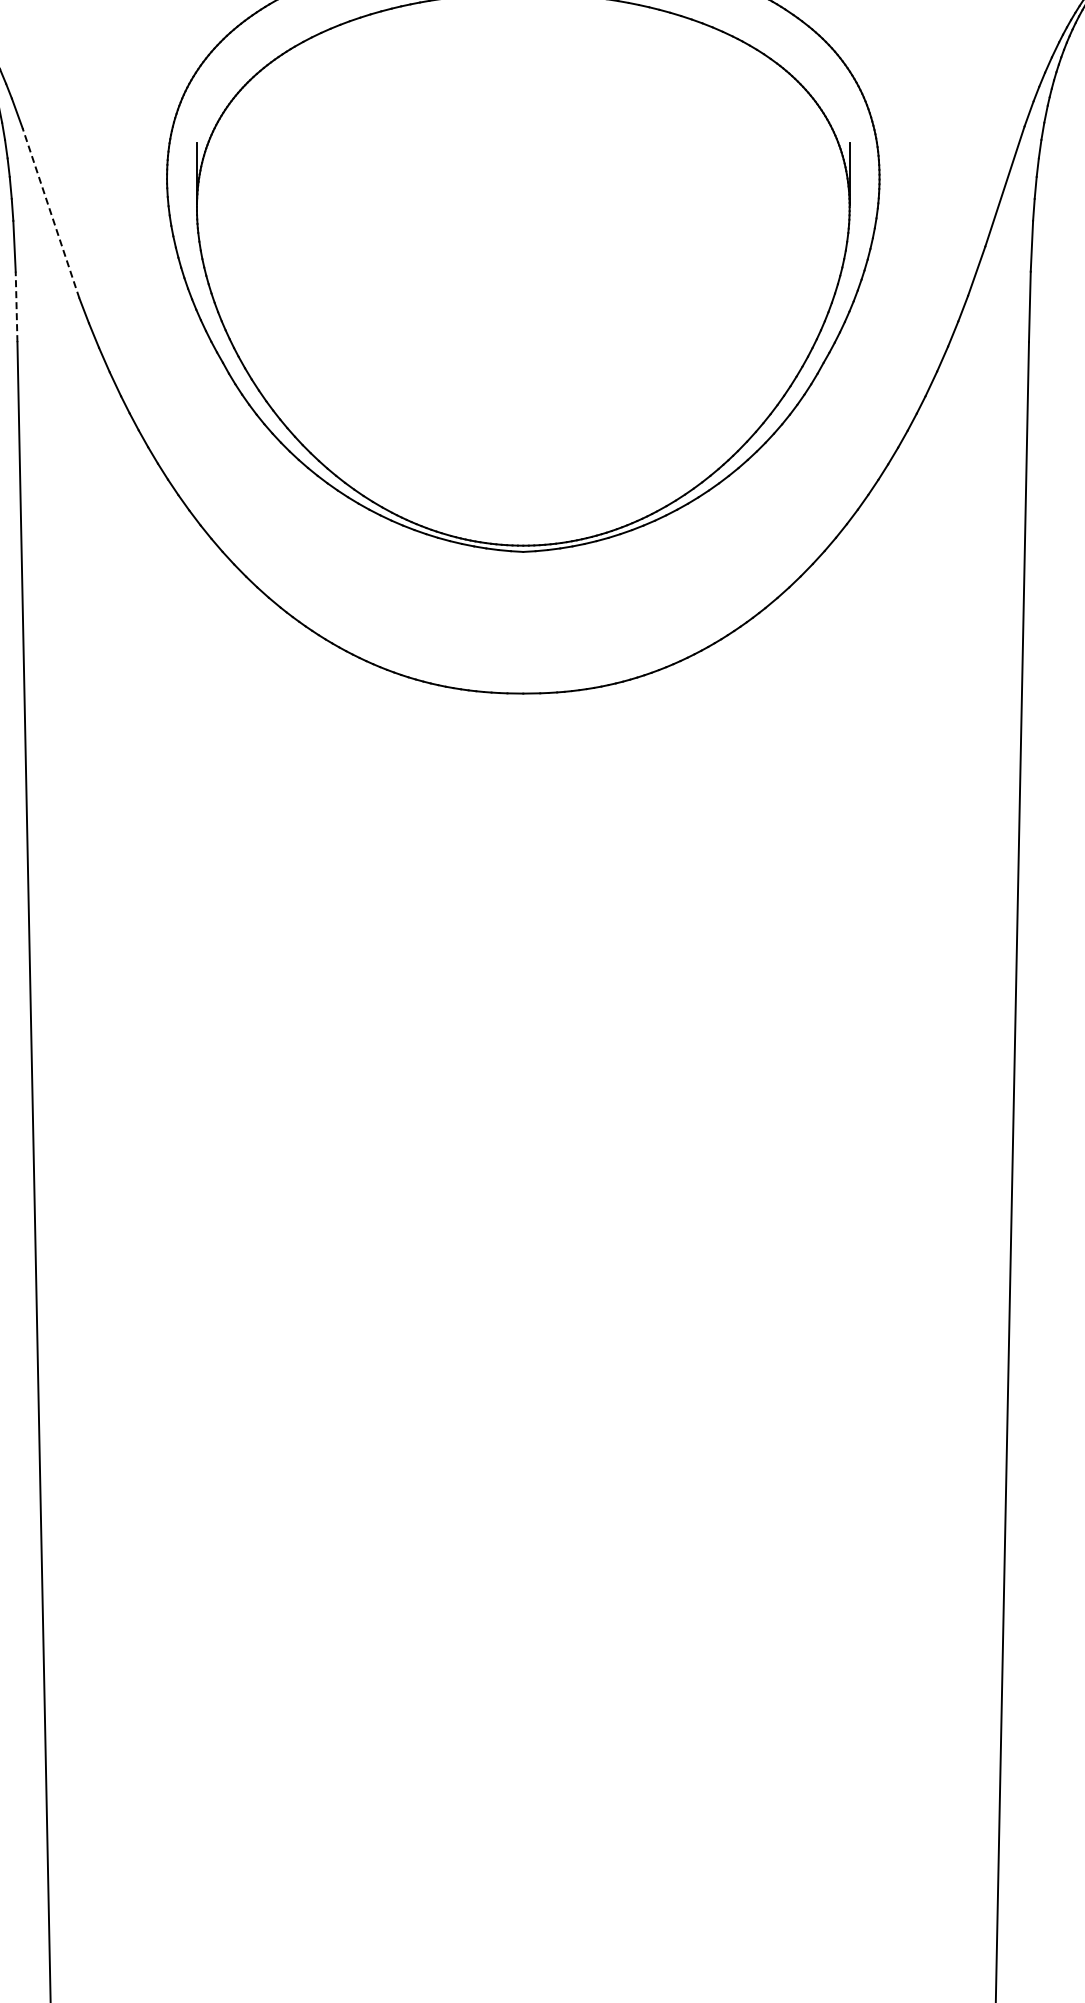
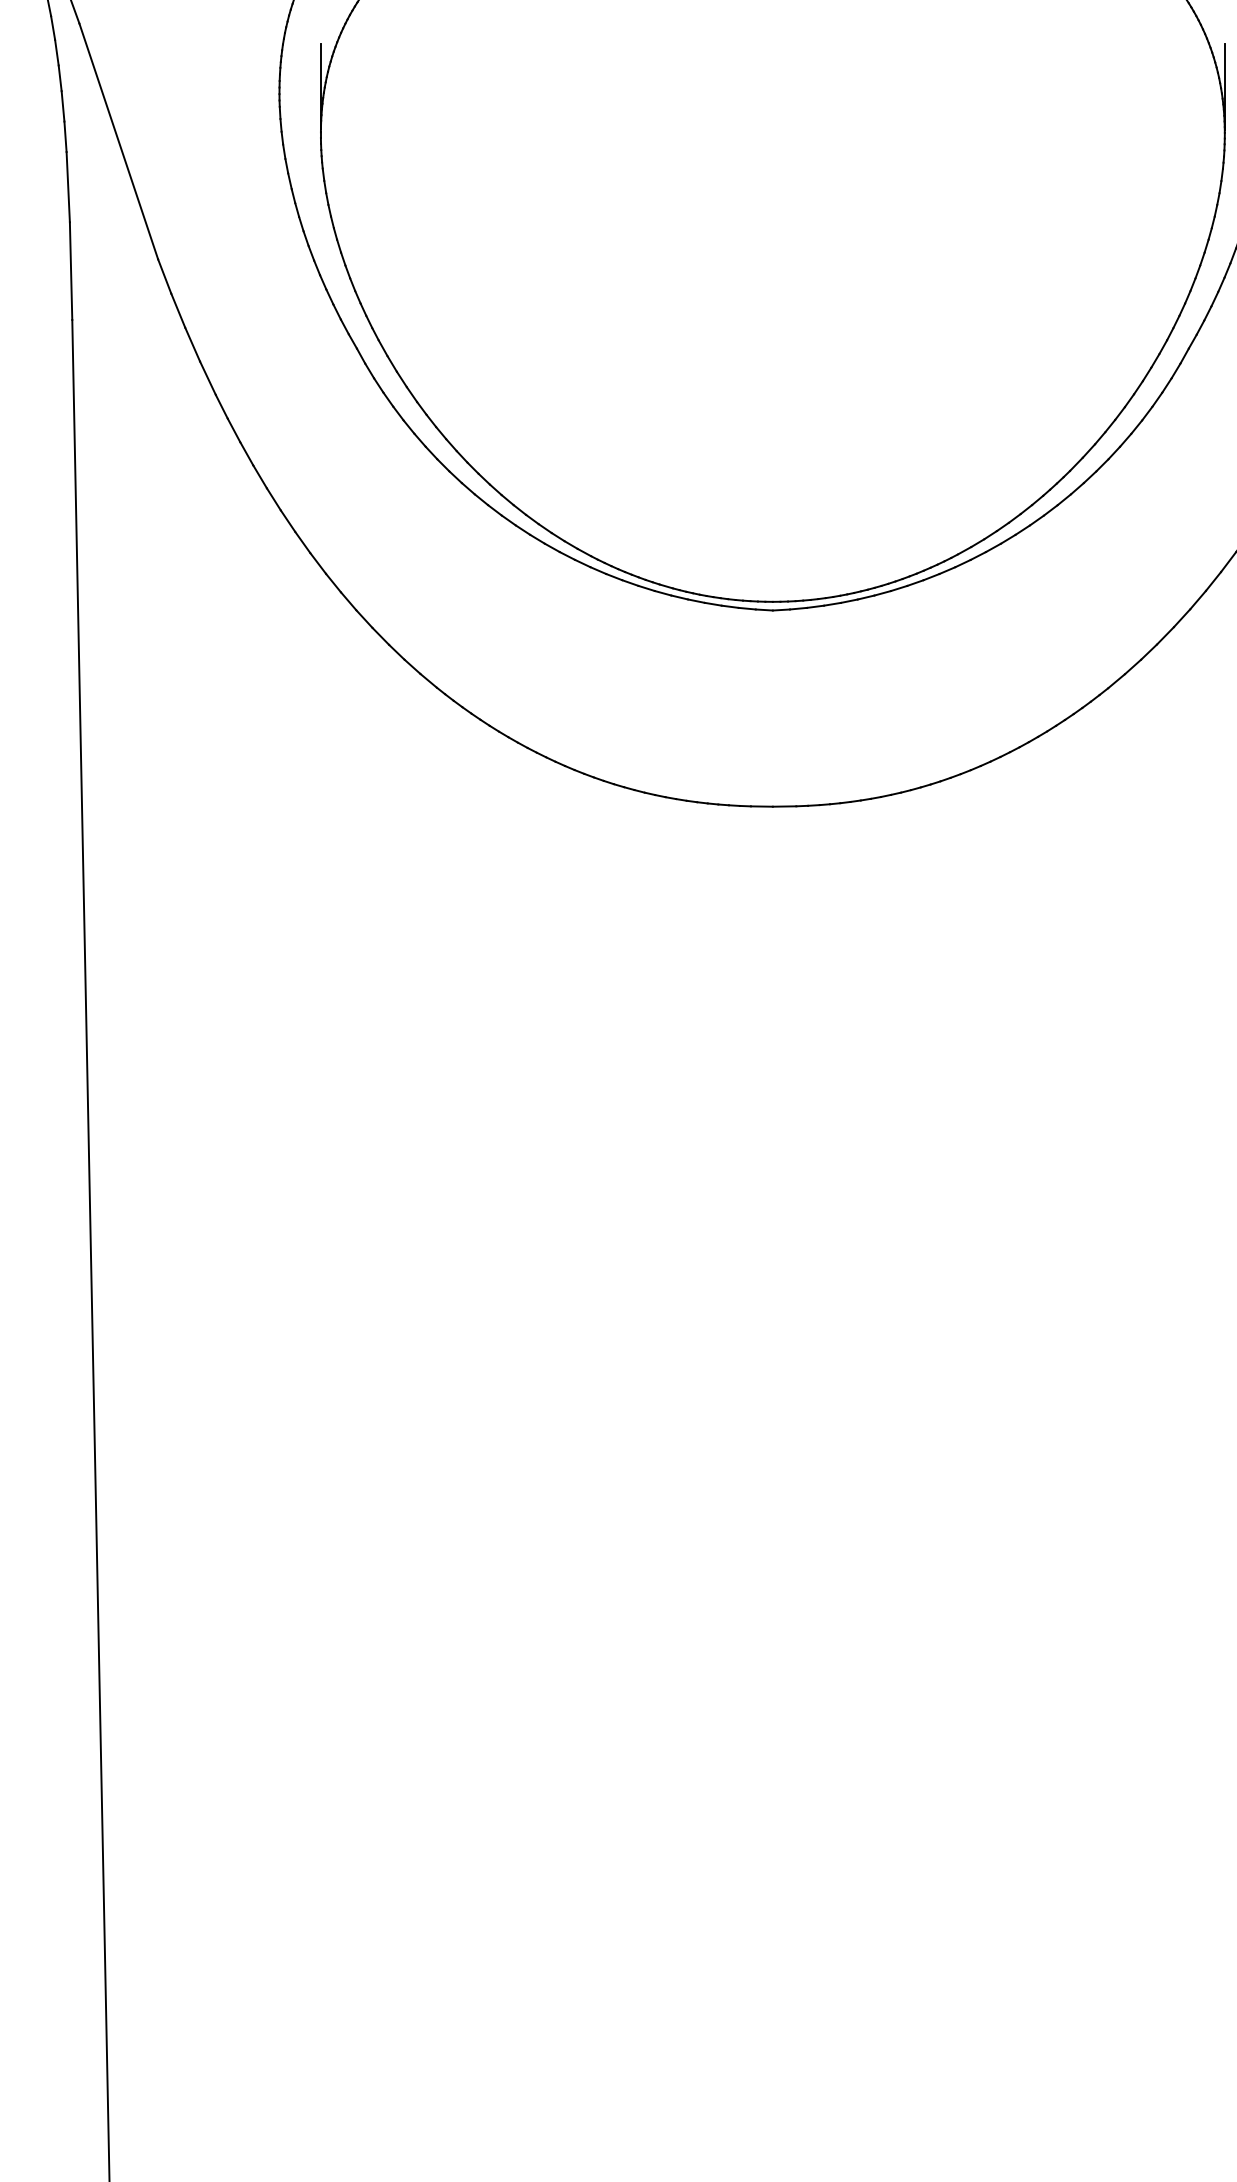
line: (51, 213) -> (119, 141), dashed -> solid
line: (16, 306) -> (70, 270), dashed -> solid

